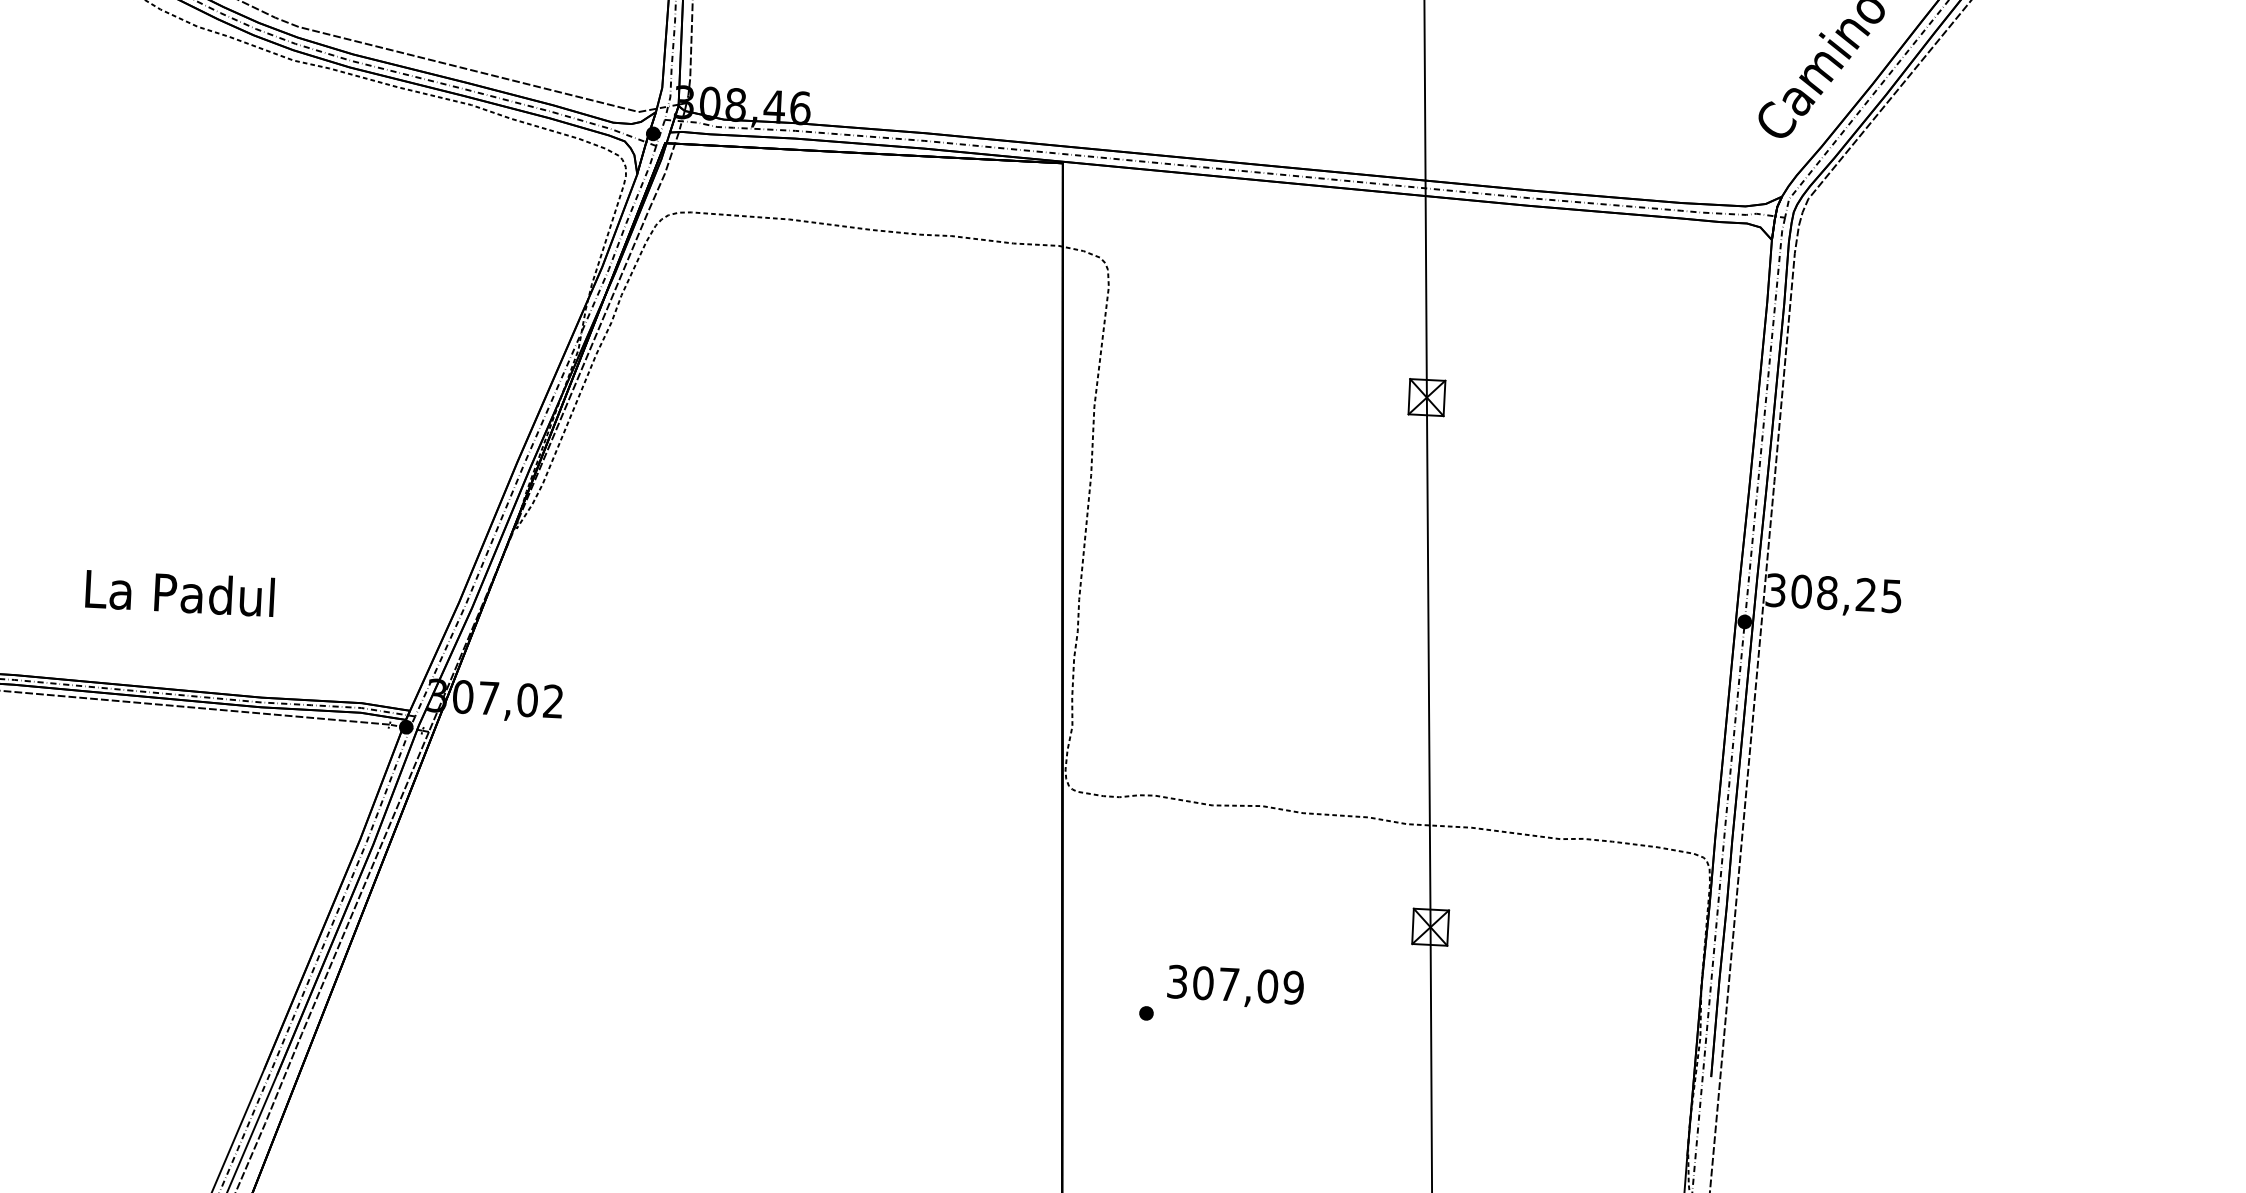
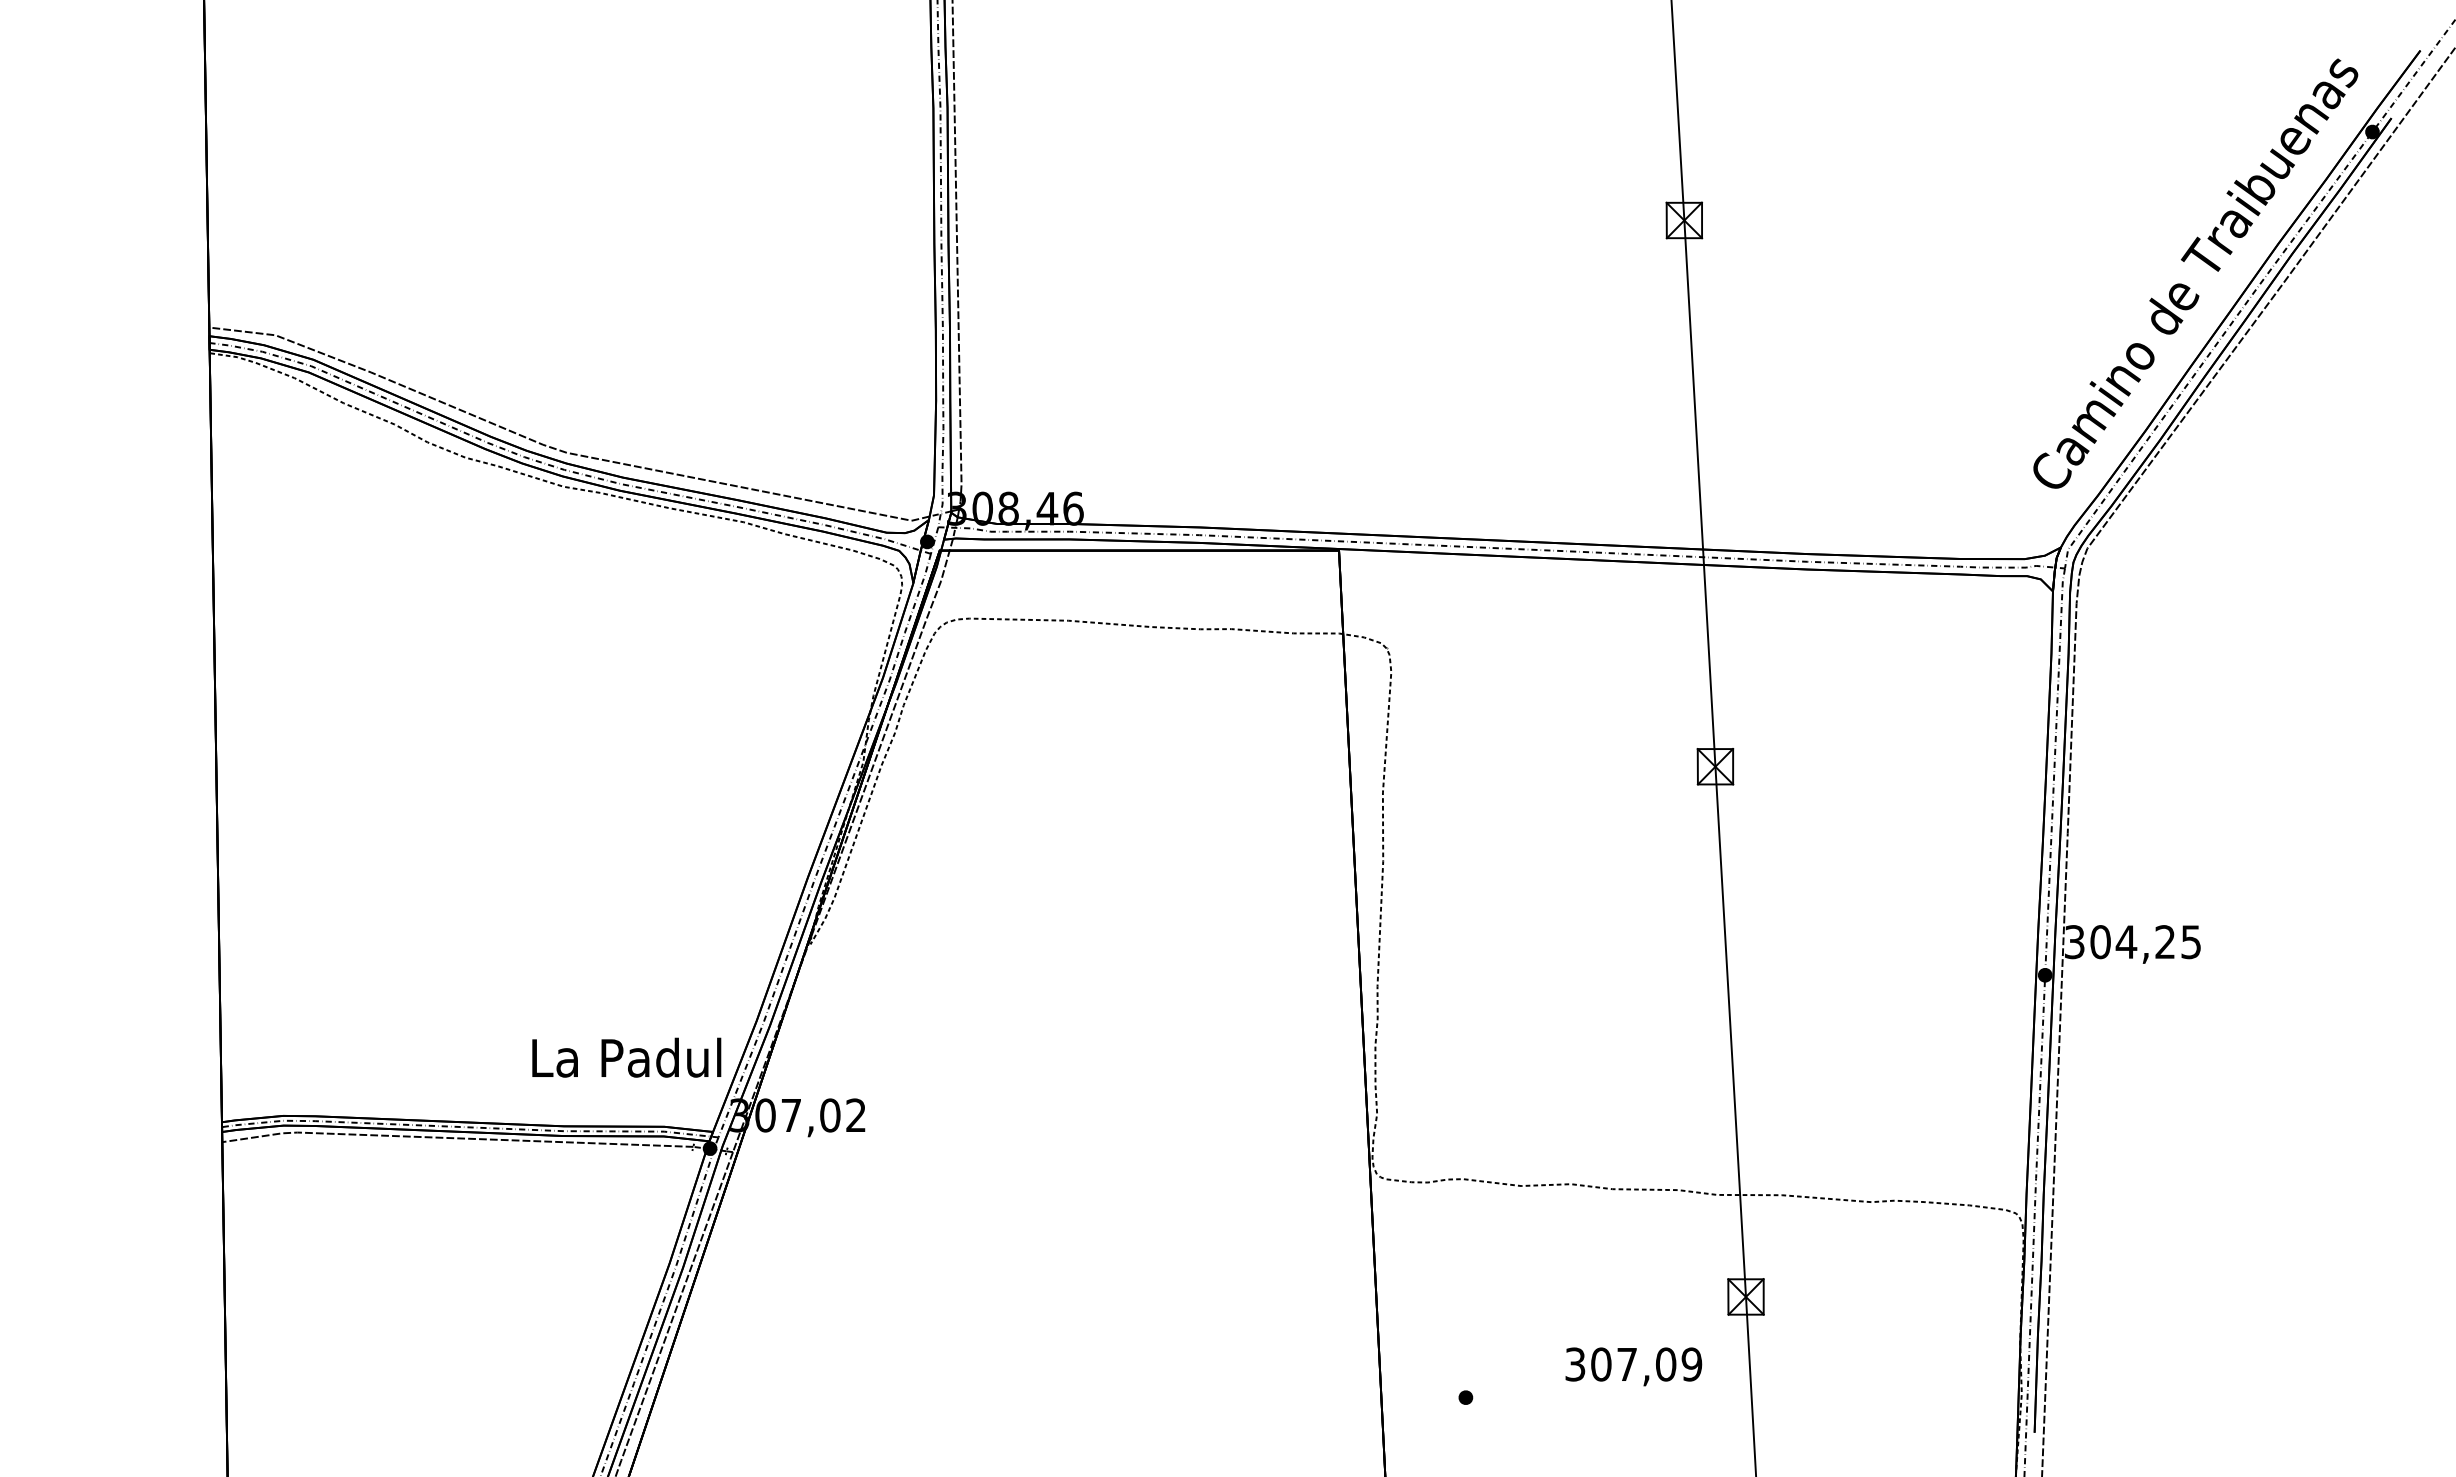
text: (179, 592) -> (626, 1057), moved
text: (1827, 593) -> (2126, 942), 308,25 -> 304,25
text: (1235, 986) -> (1633, 1366), moved

